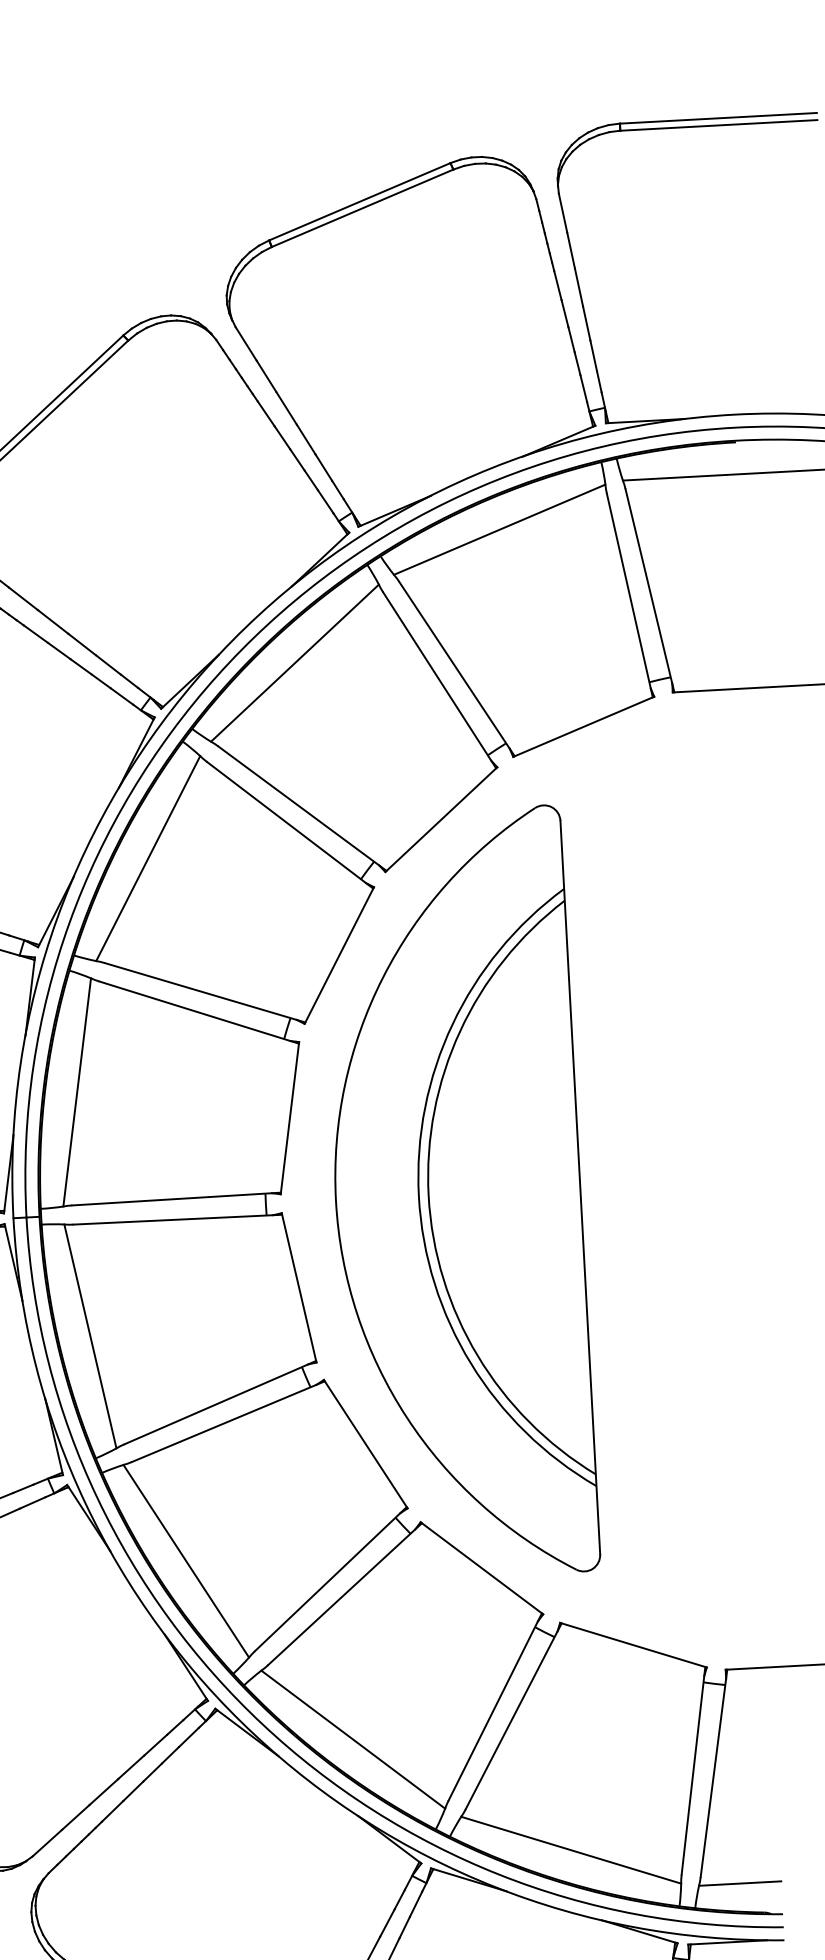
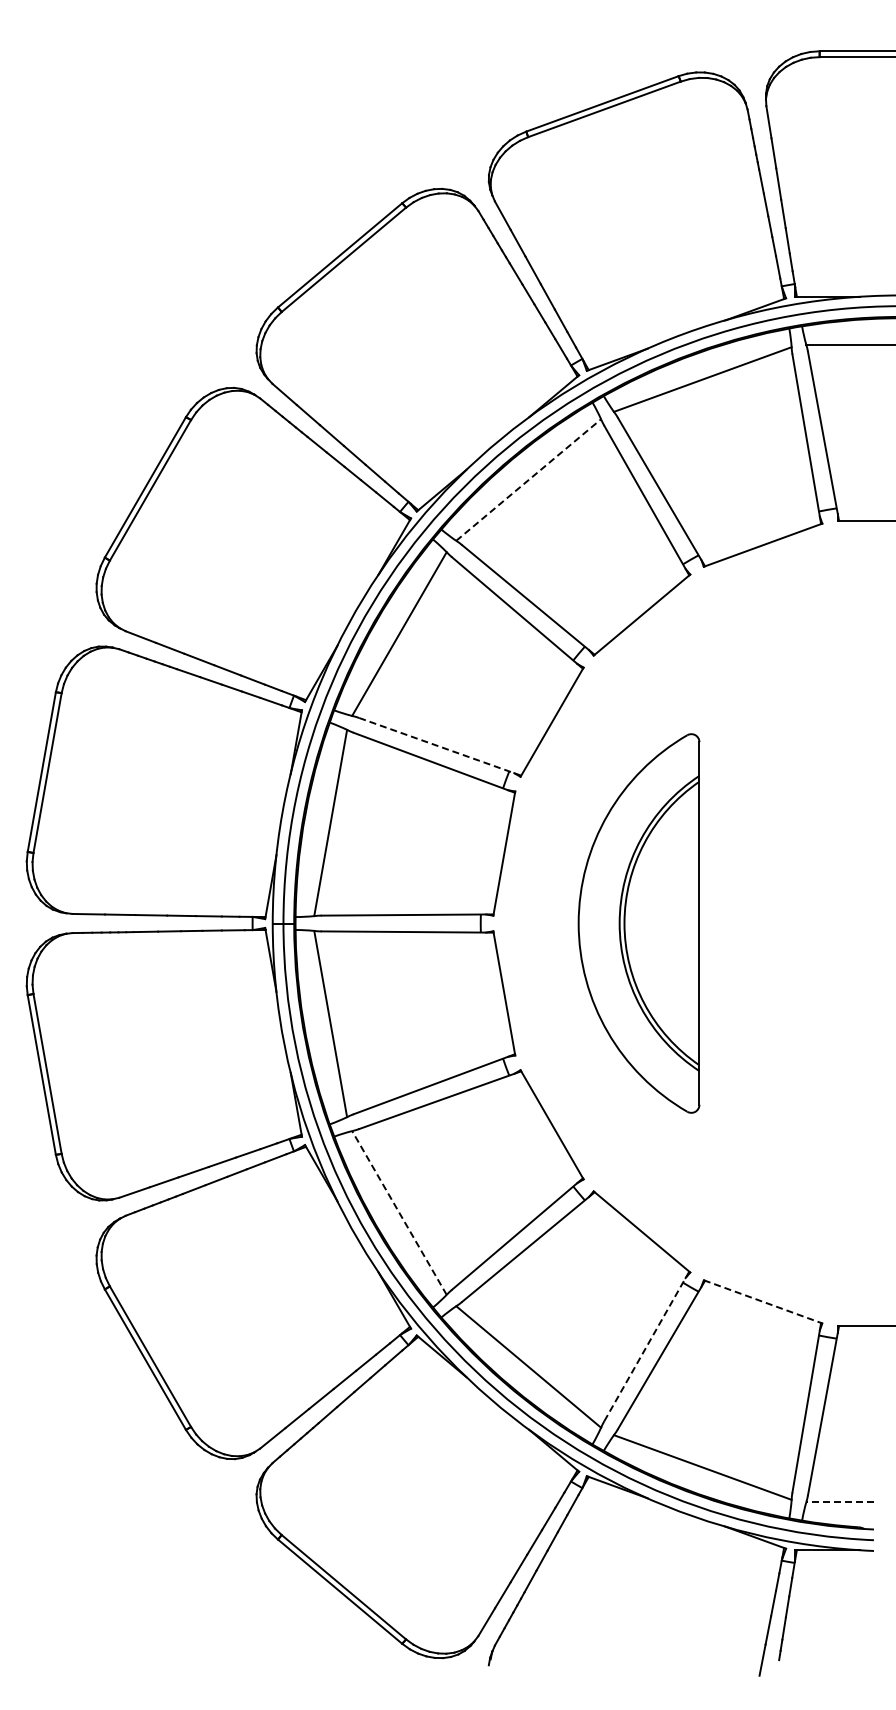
line: (294, 663) -> (528, 480), solid -> dashed
line: (205, 992) -> (440, 746), solid -> dashed
part: (457, 1194) -> (638, 923), size x0.6
line: (186, 1560) -> (399, 1212), solid -> dashed
line: (634, 1645) -> (763, 1302), solid -> dashed
line: (494, 1707) -> (646, 1346), solid -> dashed
line: (740, 1883) -> (840, 1502), solid -> dashed

